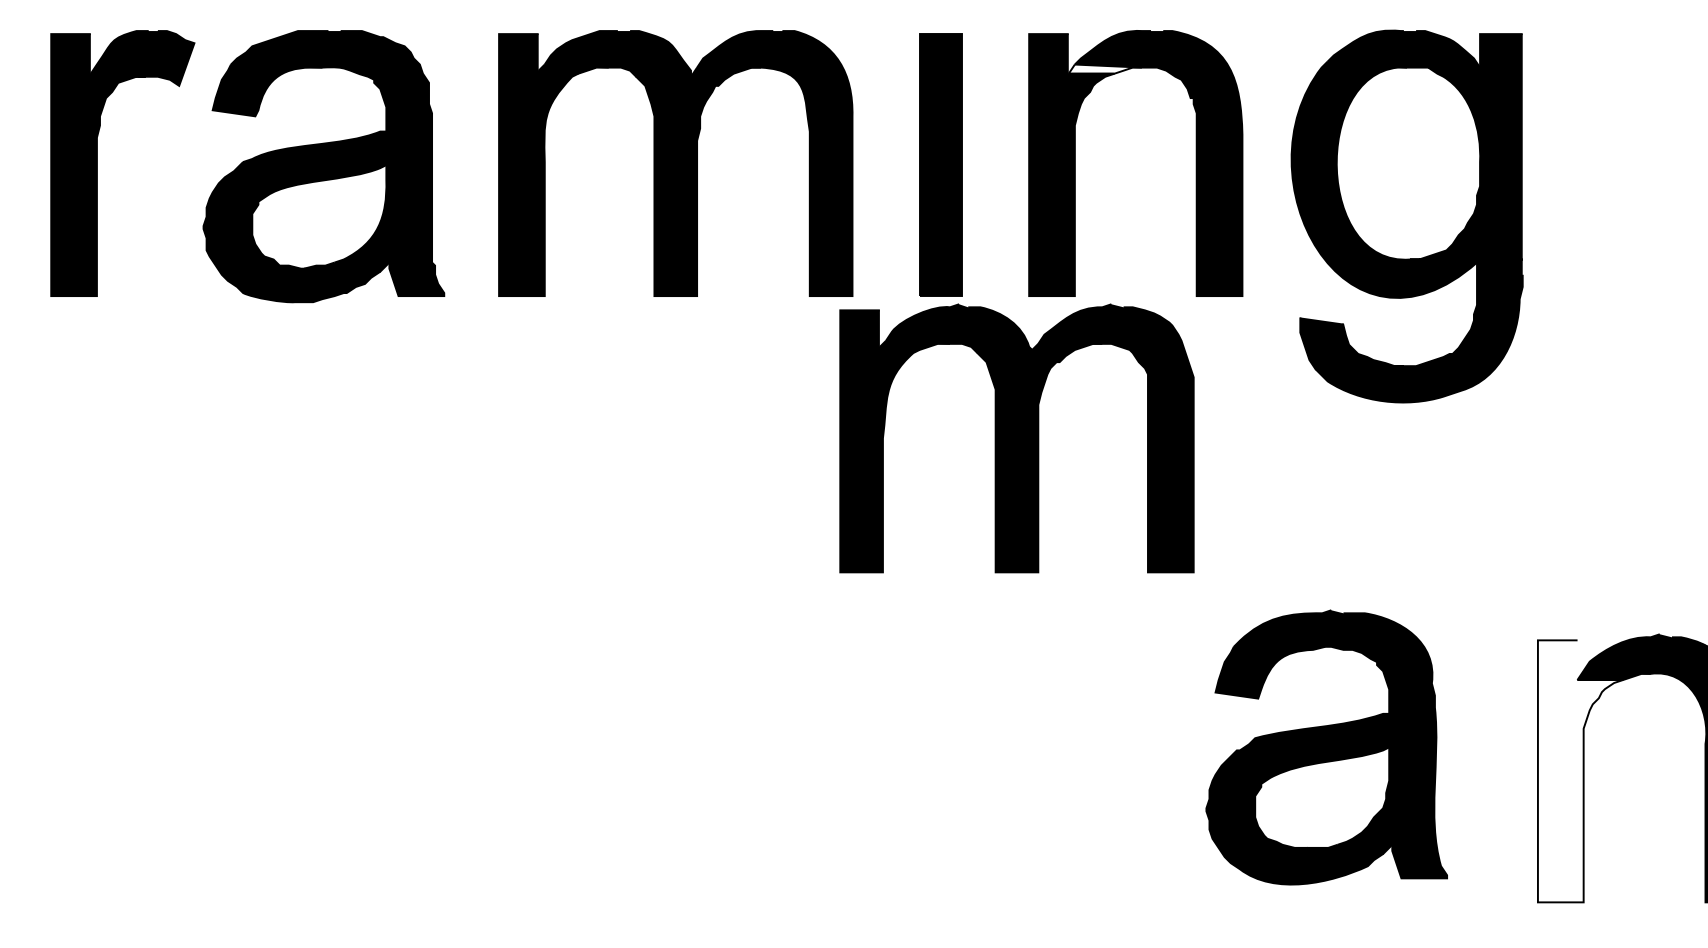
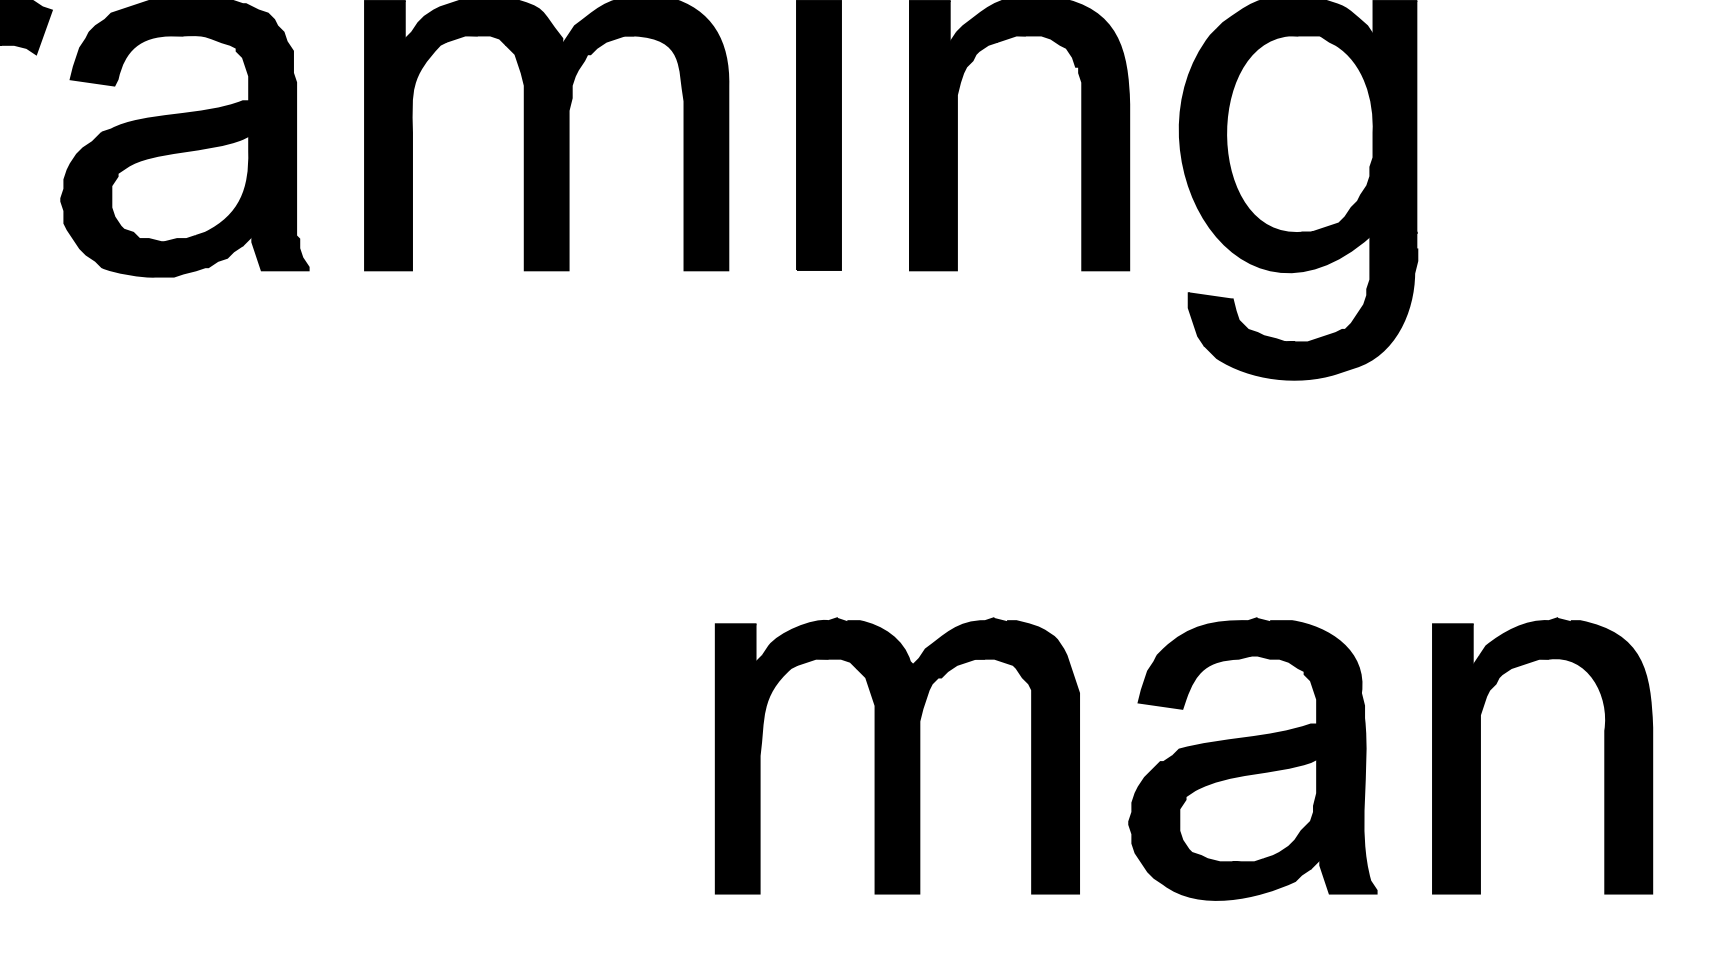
fill: (1104, 68) -> (987, 36), added
part: (1016, 438) -> (896, 755), moved
part: (1326, 747) -> (1252, 759), moved
fill: (1580, 771) -> (1476, 759), added

